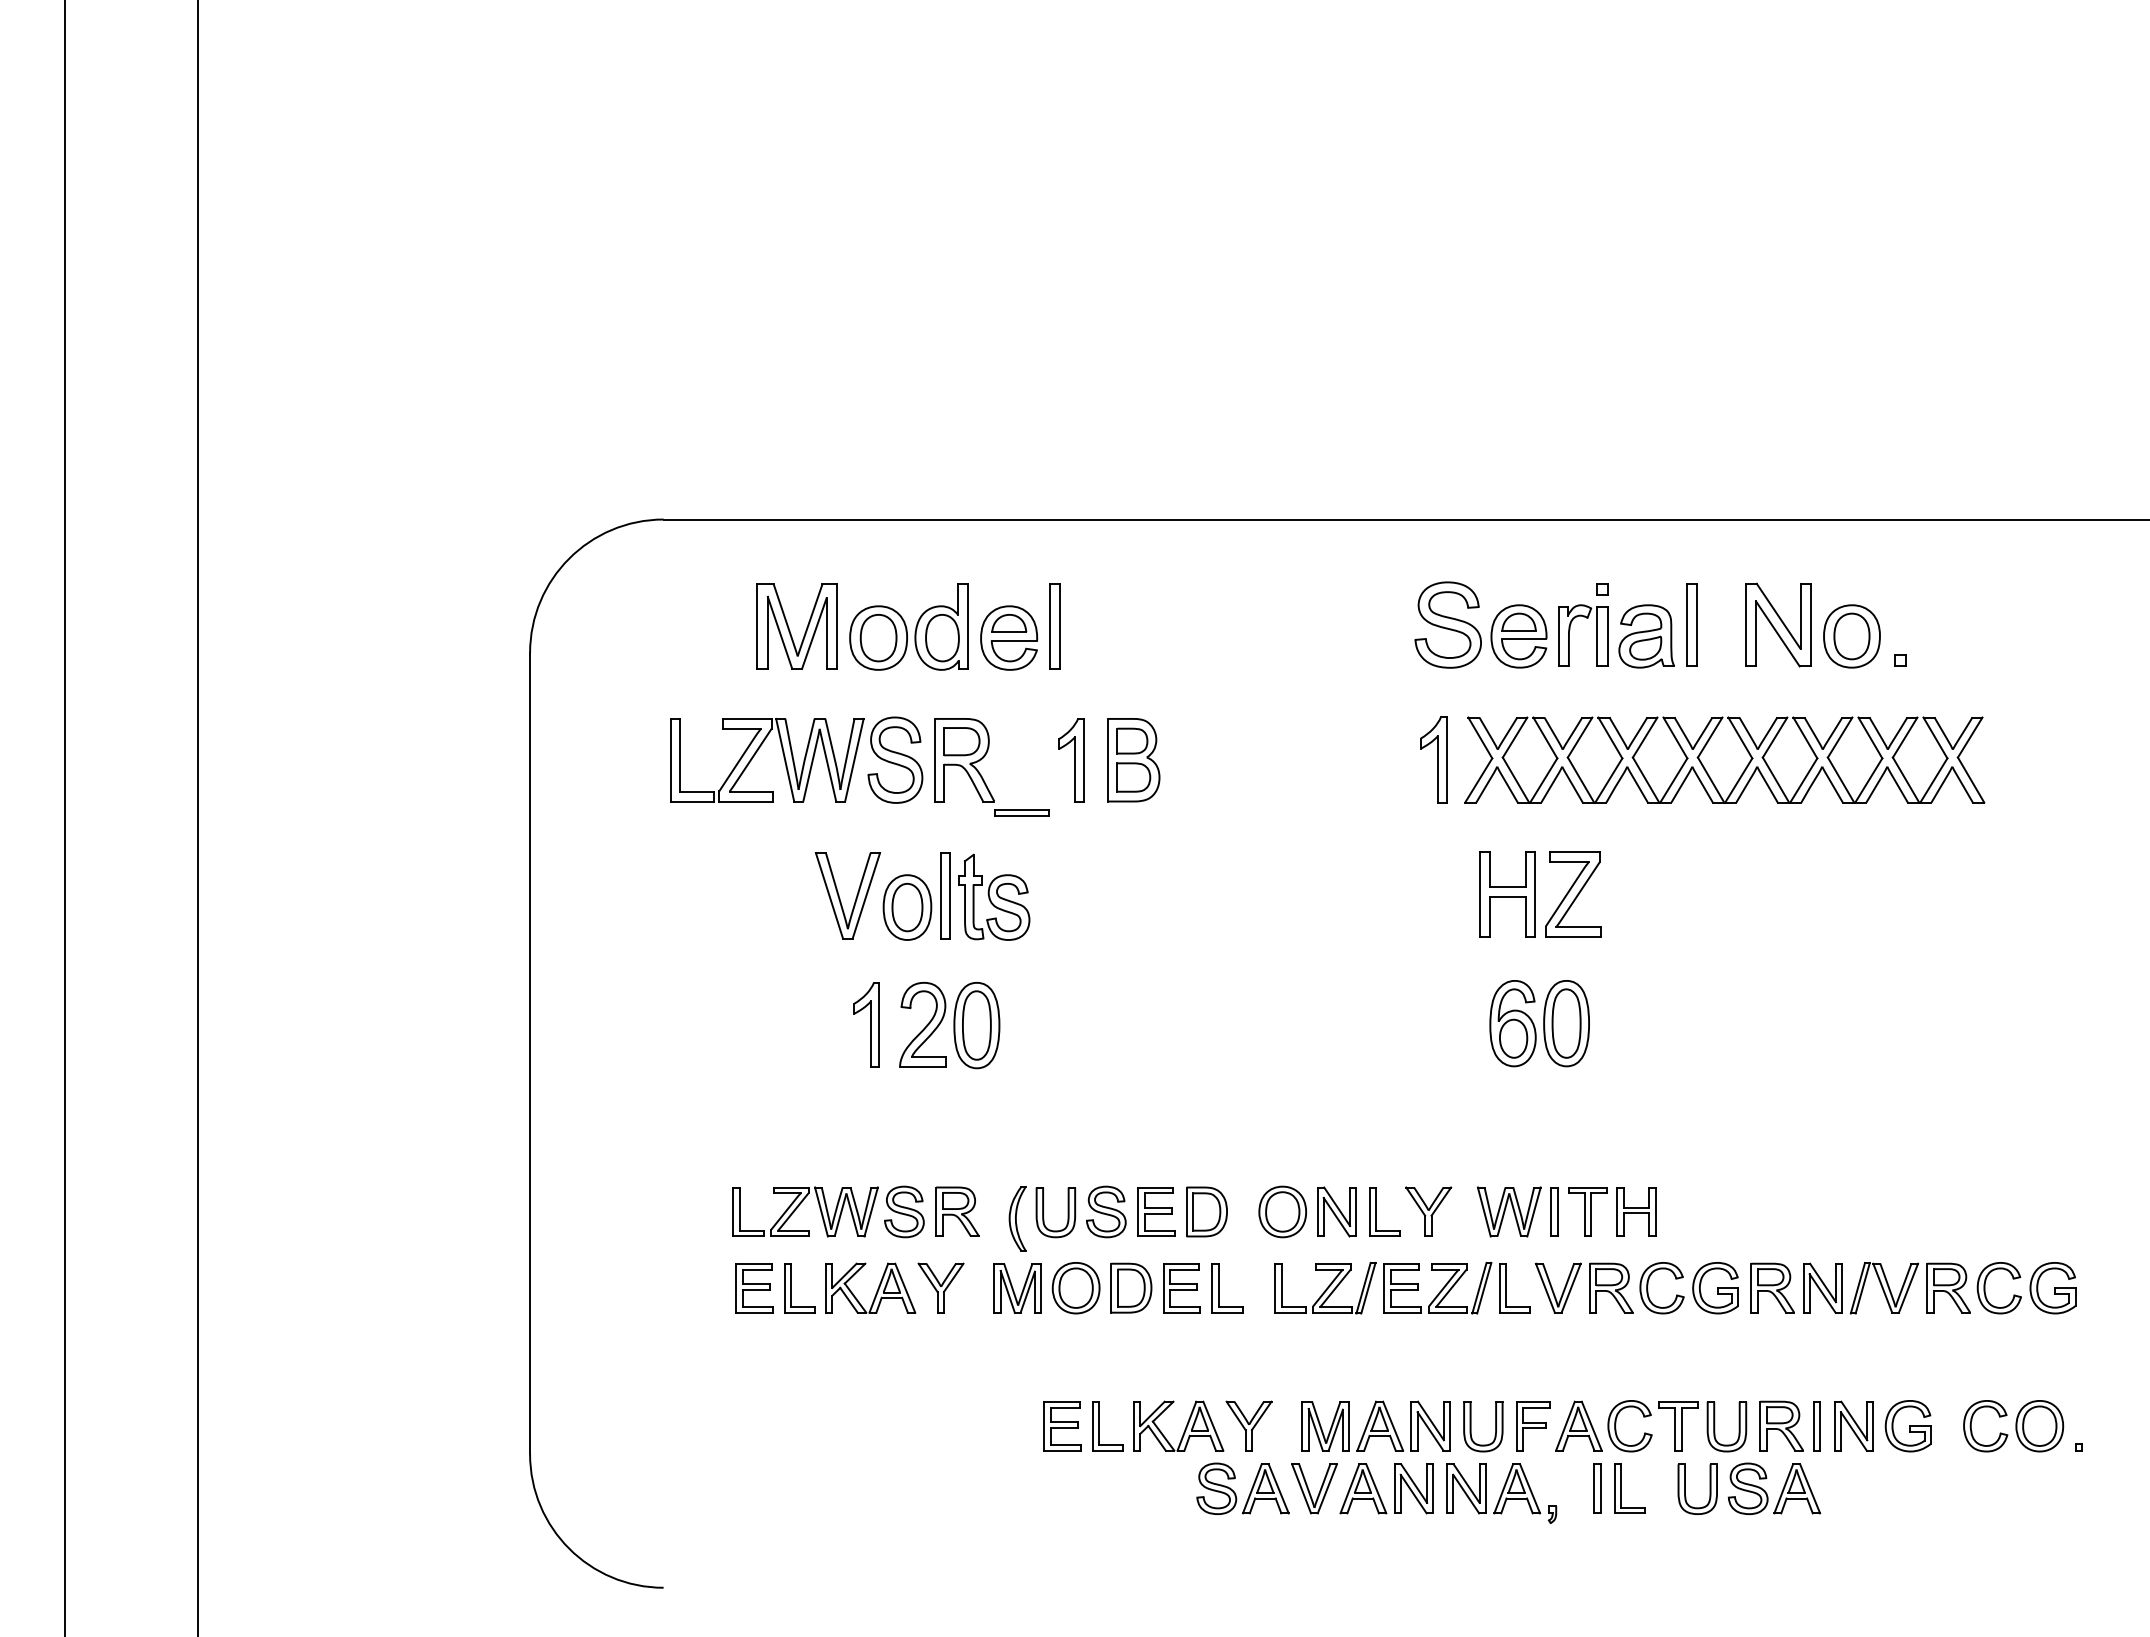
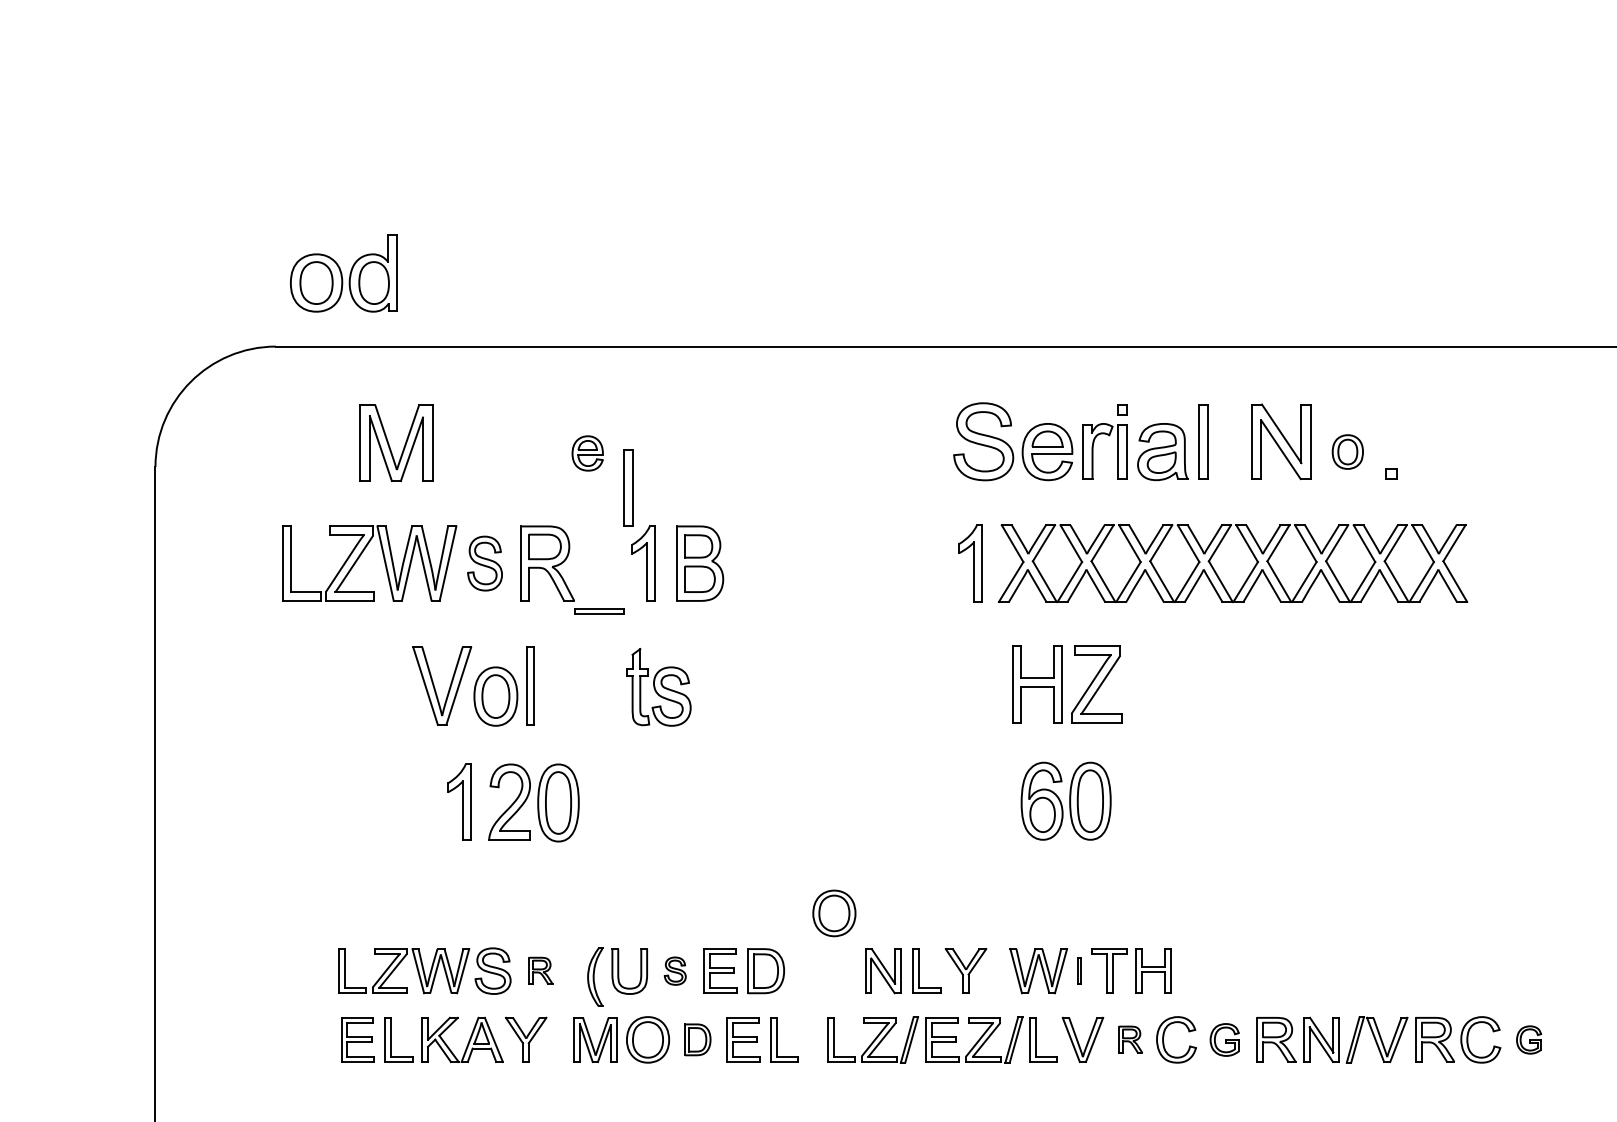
part: (908, 626) -> (343, 272), moved
part: (1054, 626) -> (628, 488), moved
part: (1851, 636) -> (1347, 452), size x0.6
part: (1009, 637) -> (587, 452), size x0.6
part: (895, 759) -> (485, 563), size x0.7
part: (994, 896) -> (659, 686), moved
part: (957, 1211) -> (541, 970), size x0.6
part: (1106, 1211) -> (675, 970), size x0.6
part: (1282, 1211) -> (834, 913), moved
part: (1554, 1211) -> (1079, 970), size x0.6
part: (1131, 1287) -> (697, 1039), size x0.7
part: (1611, 1287) -> (1130, 1039), size x0.6
part: (1715, 1288) -> (1224, 1040), size x0.7
part: (2052, 1288) -> (1528, 1040), size x0.6

